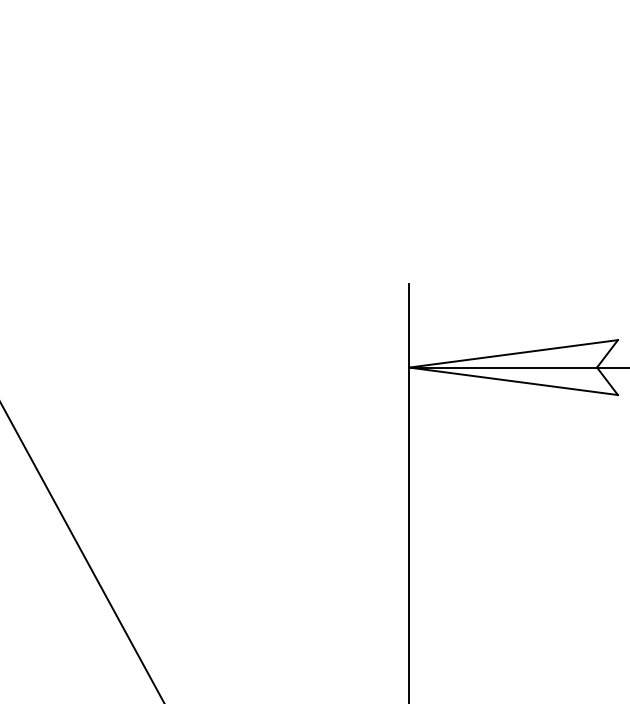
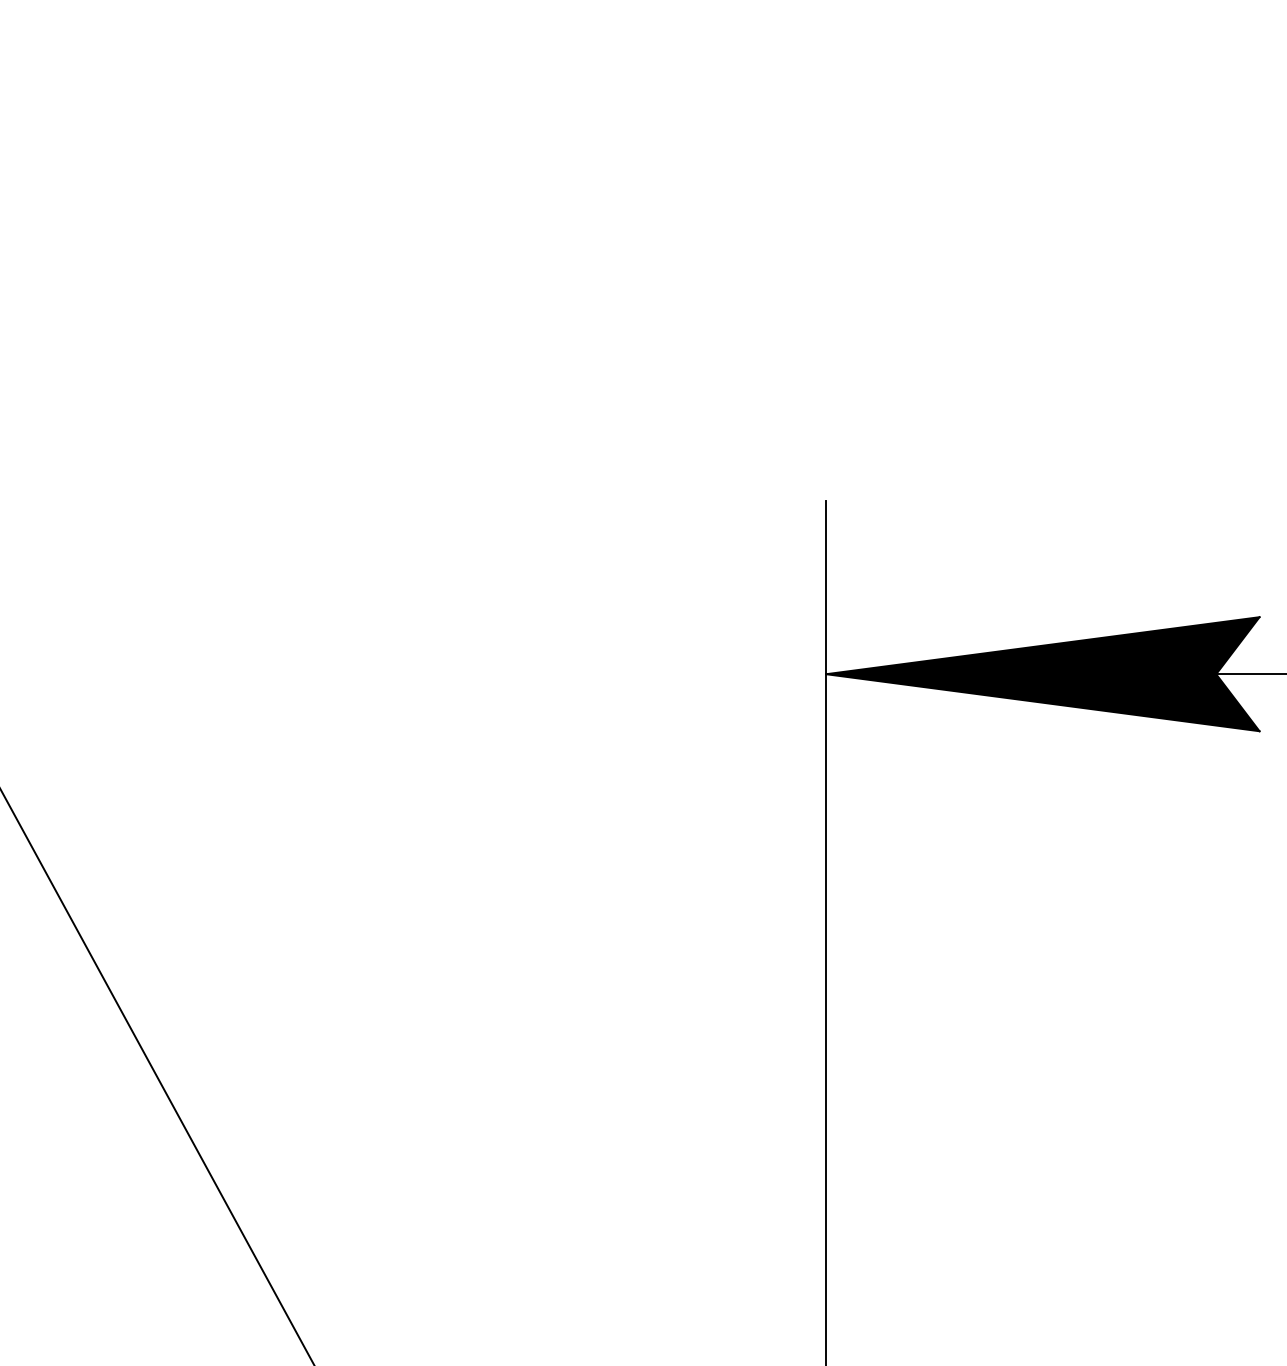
fill: (513, 367) -> (1042, 674), added

